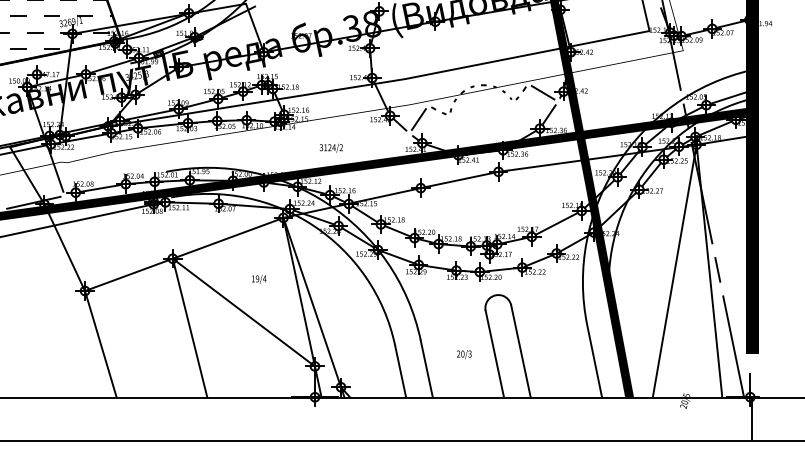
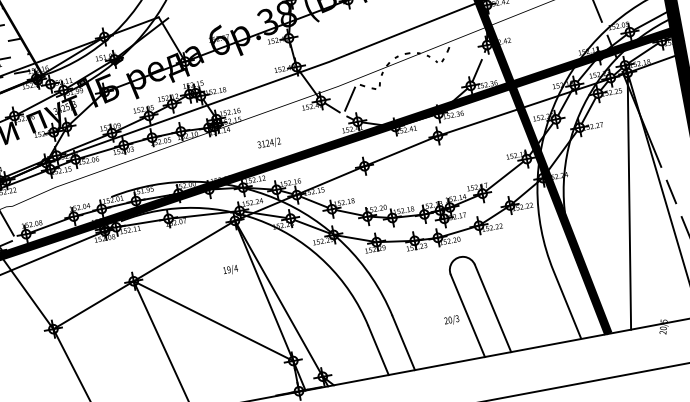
line: (542, 92) -> (466, 49), removed
text: (259, 279) -> (231, 269), moved
text: (464, 354) -> (452, 320), moved

